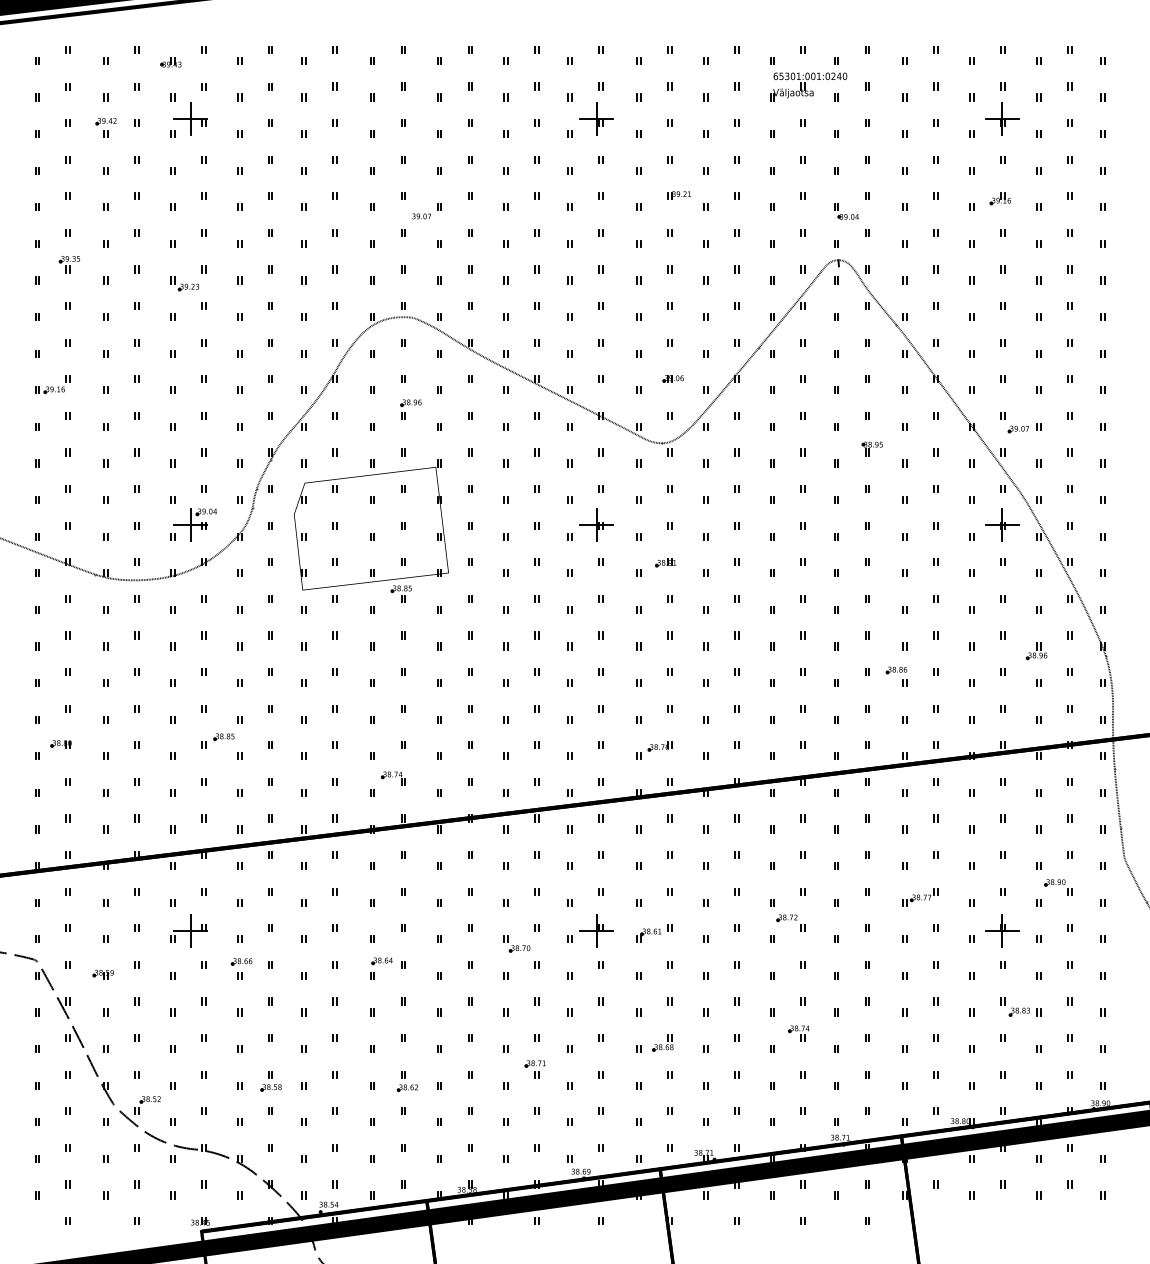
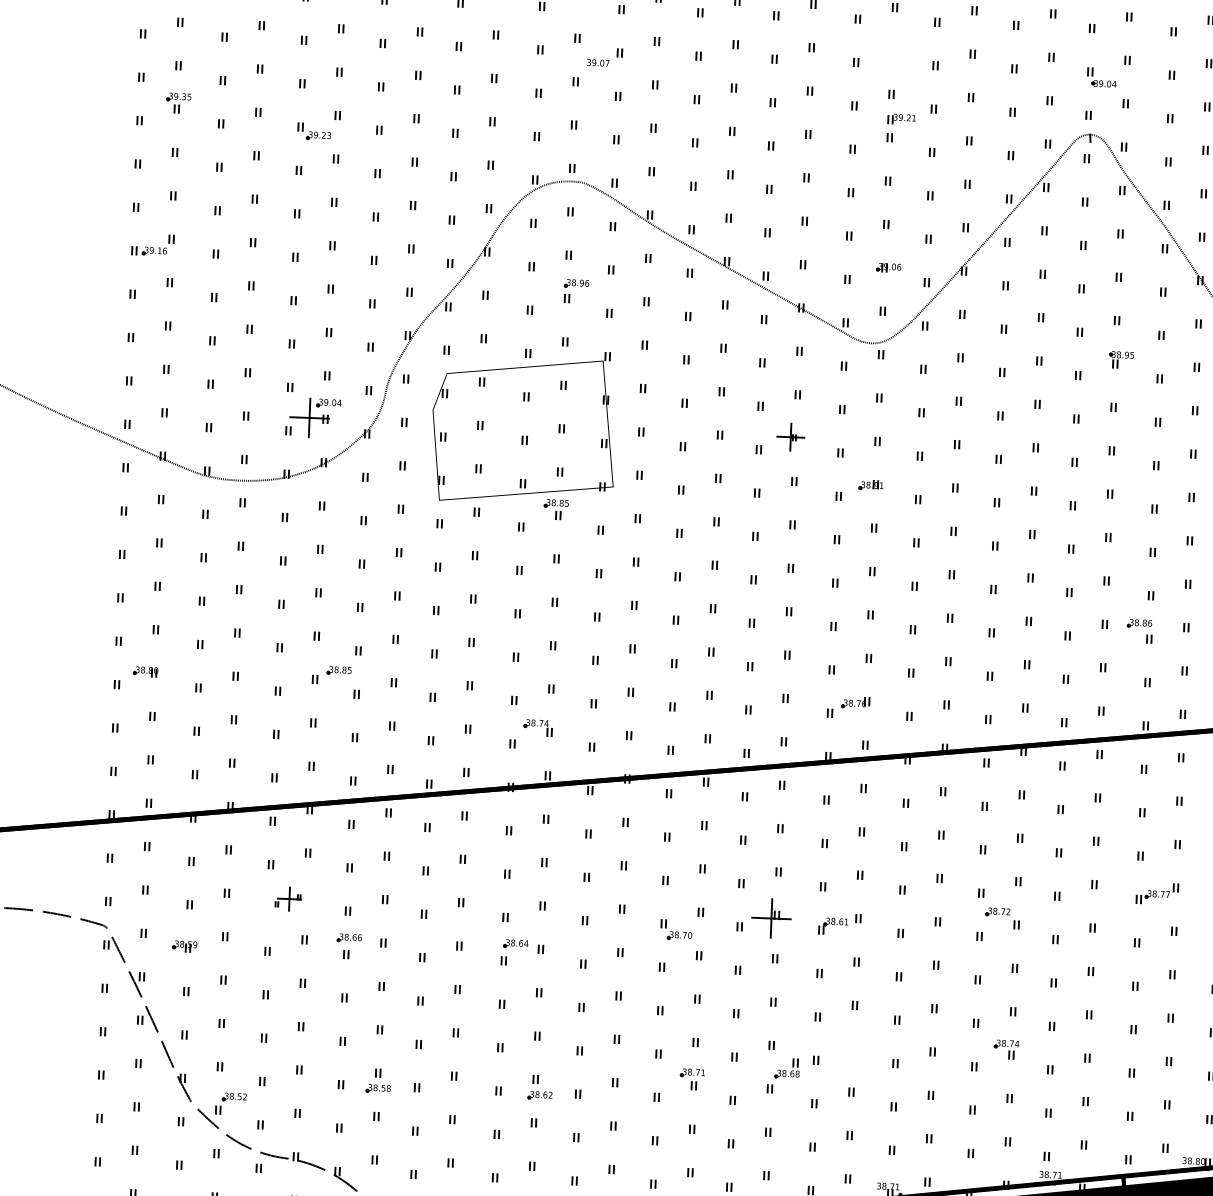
part: (678, 195) -> (900, 119), moved
part: (596, 524) -> (790, 436), size x0.7
part: (188, 930) -> (287, 898), size x0.6
part: (662, 1042) -> (786, 1067), moved

